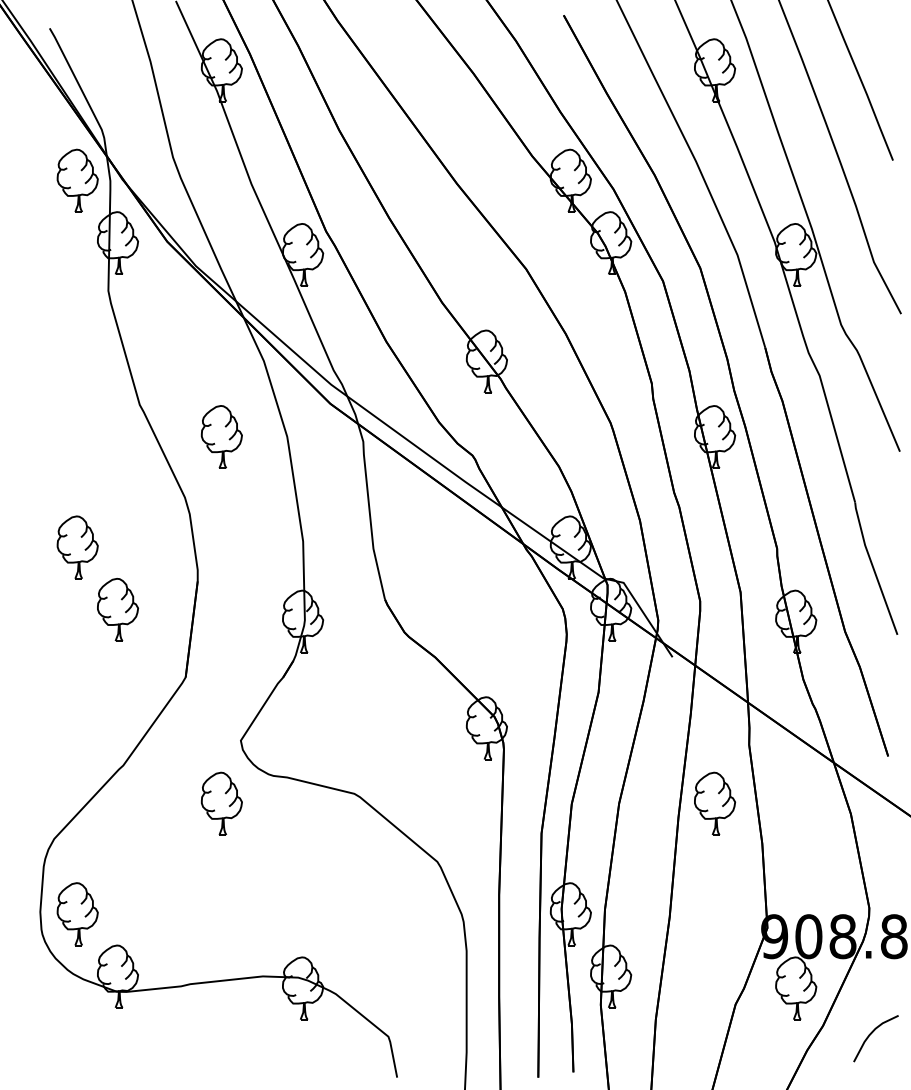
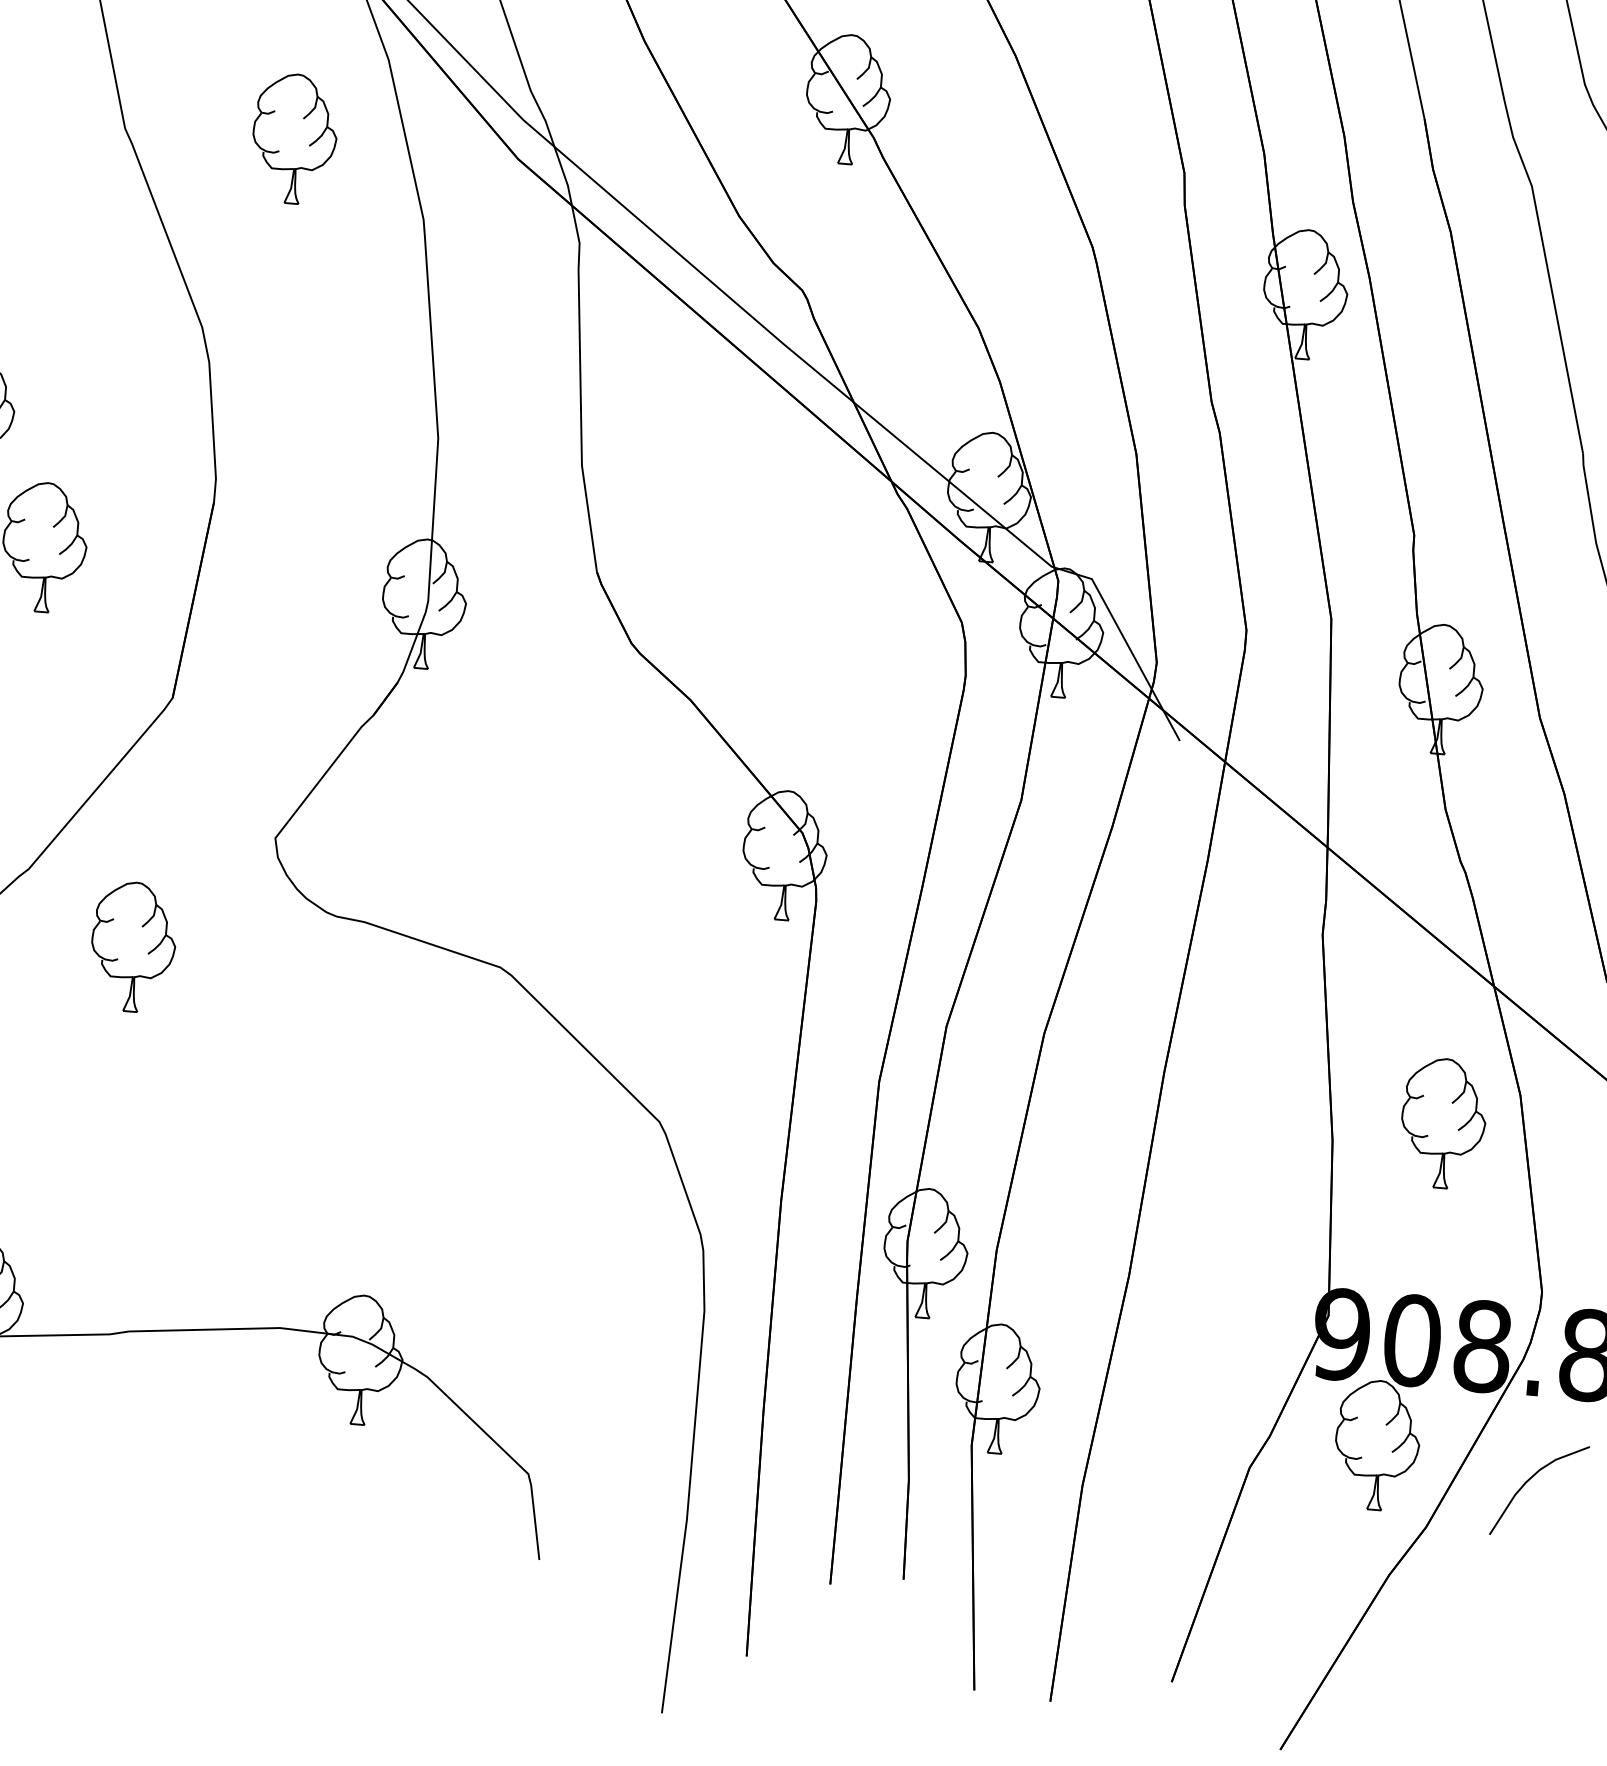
part: (221, 436) -> (293, 137), moved
part: (221, 803) -> (132, 946), moved
part: (715, 803) -> (1444, 1122), moved
curve: (871, 1034) -> (1530, 1480), moved

